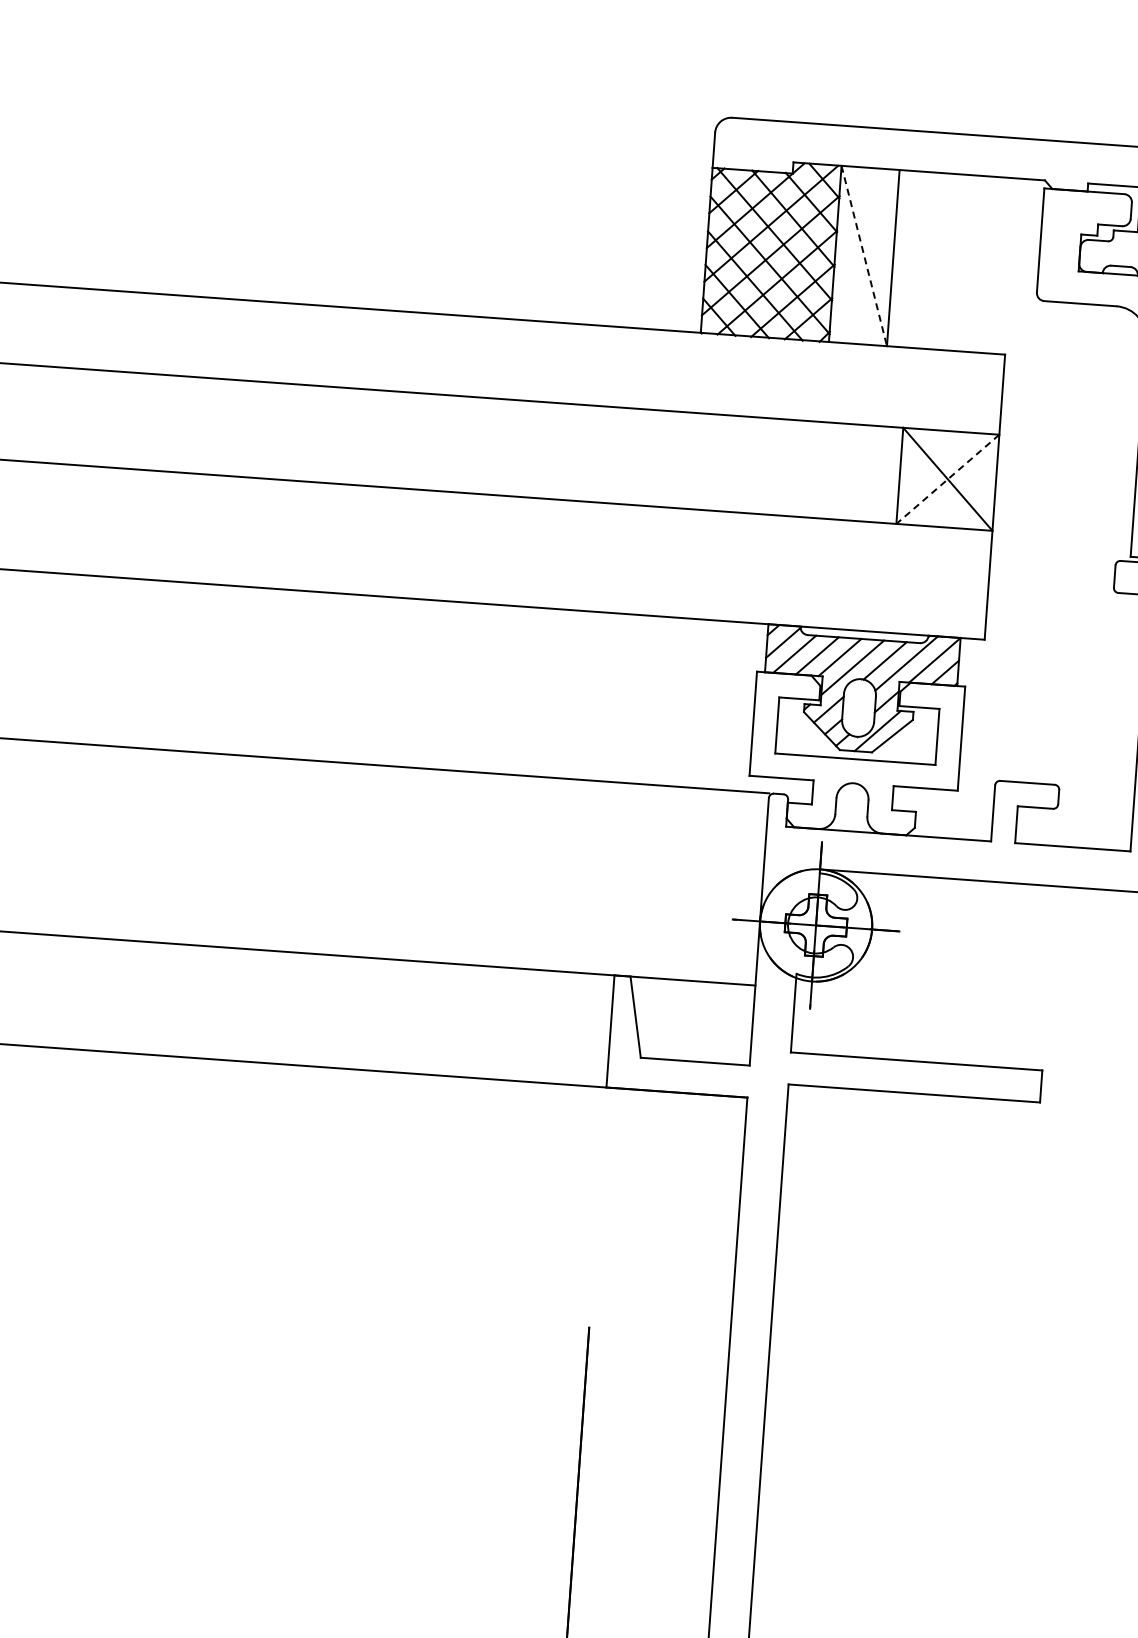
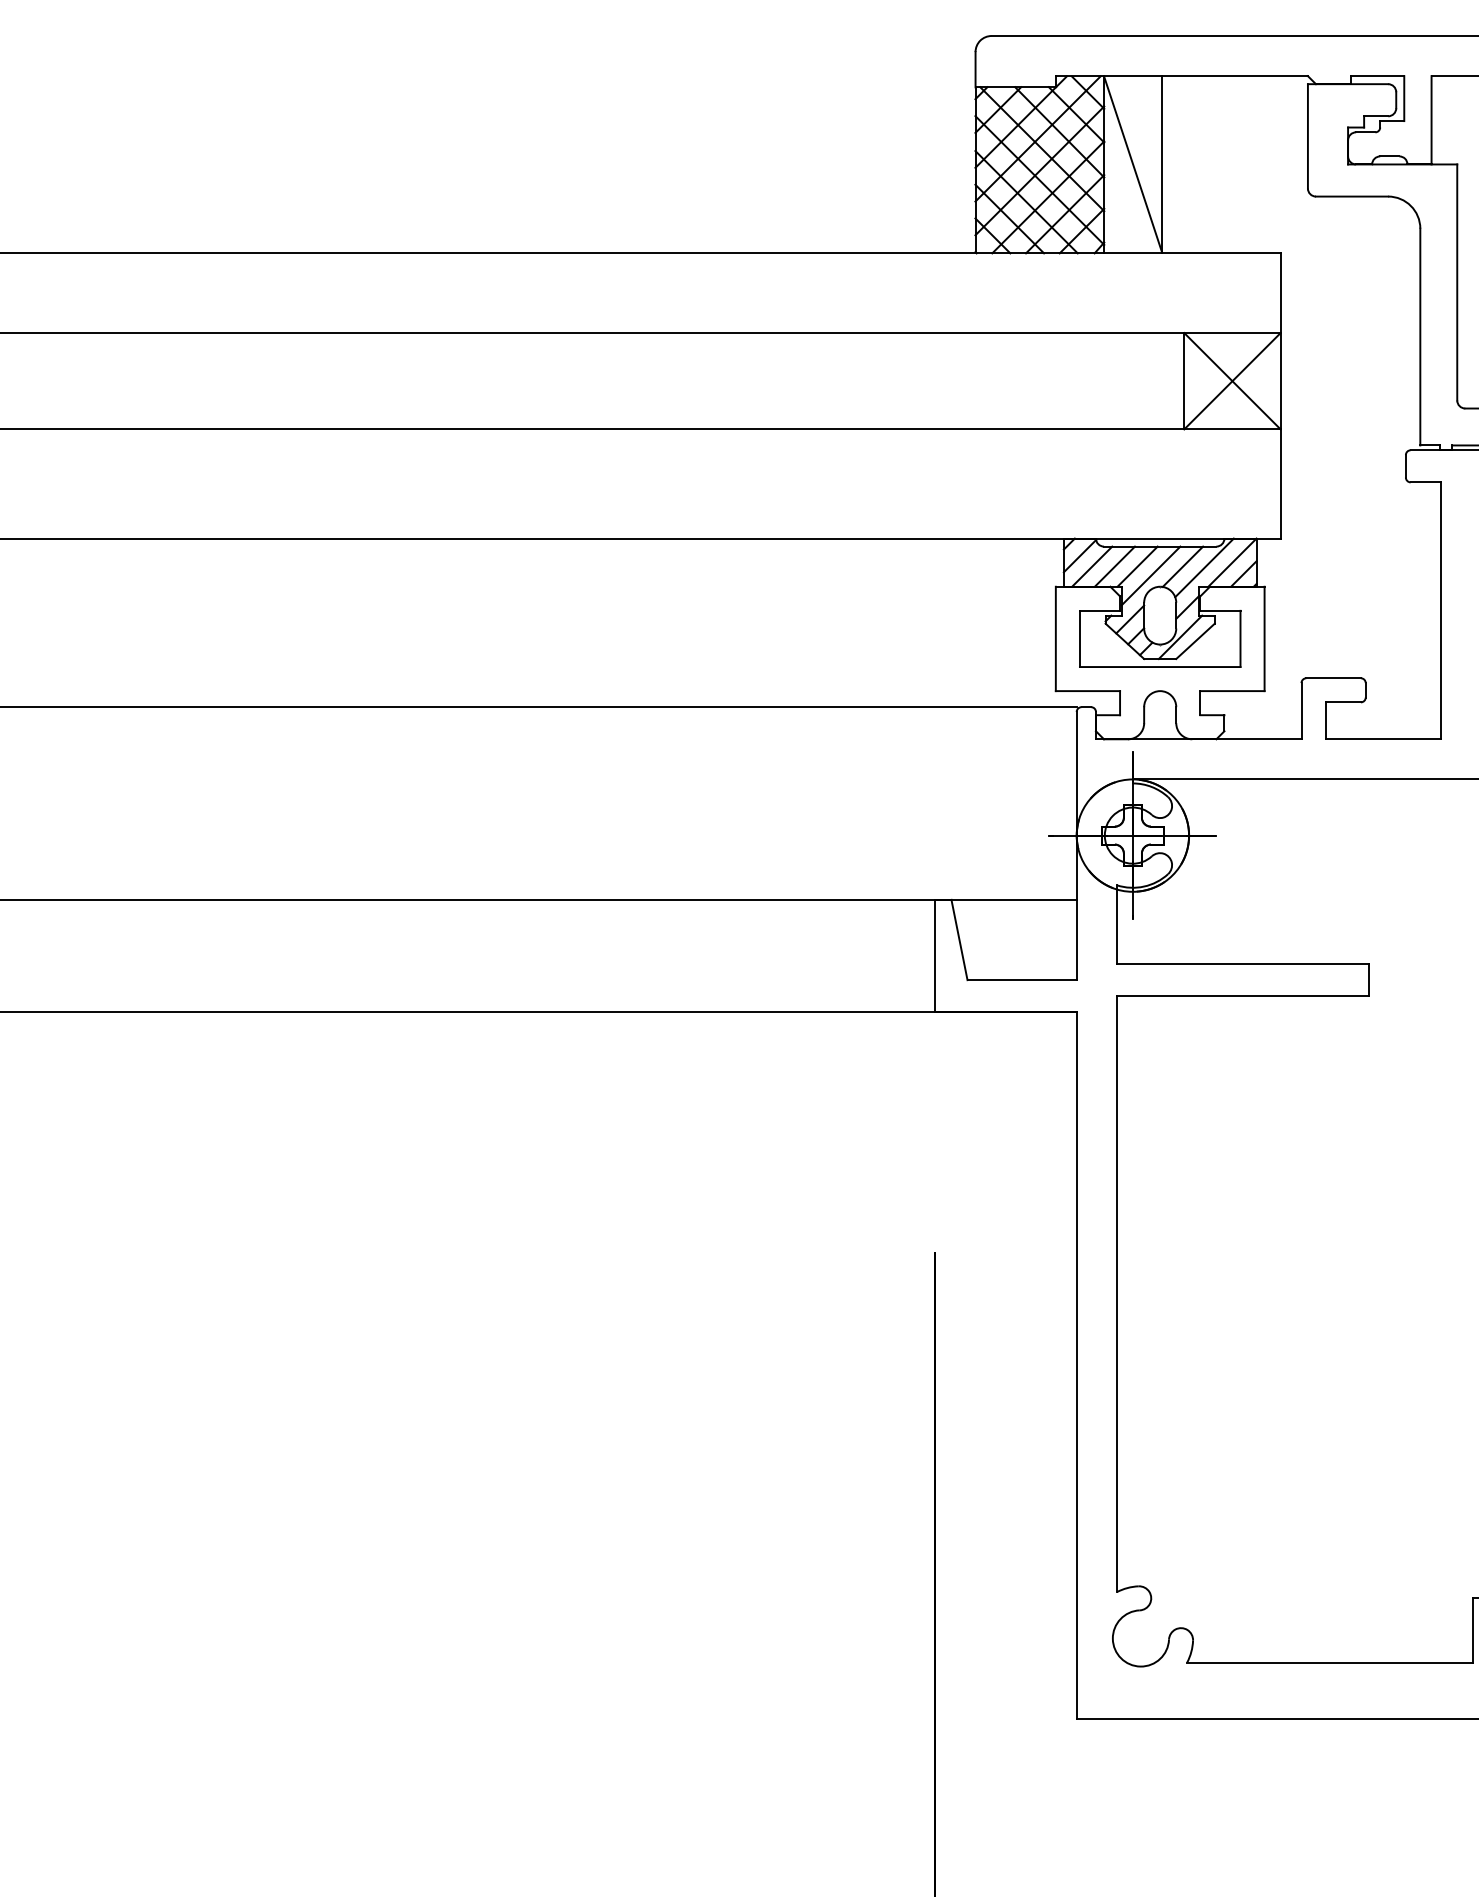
line: (864, 256) -> (1133, 164), dashed -> solid
line: (947, 479) -> (1232, 381), dashed -> solid

